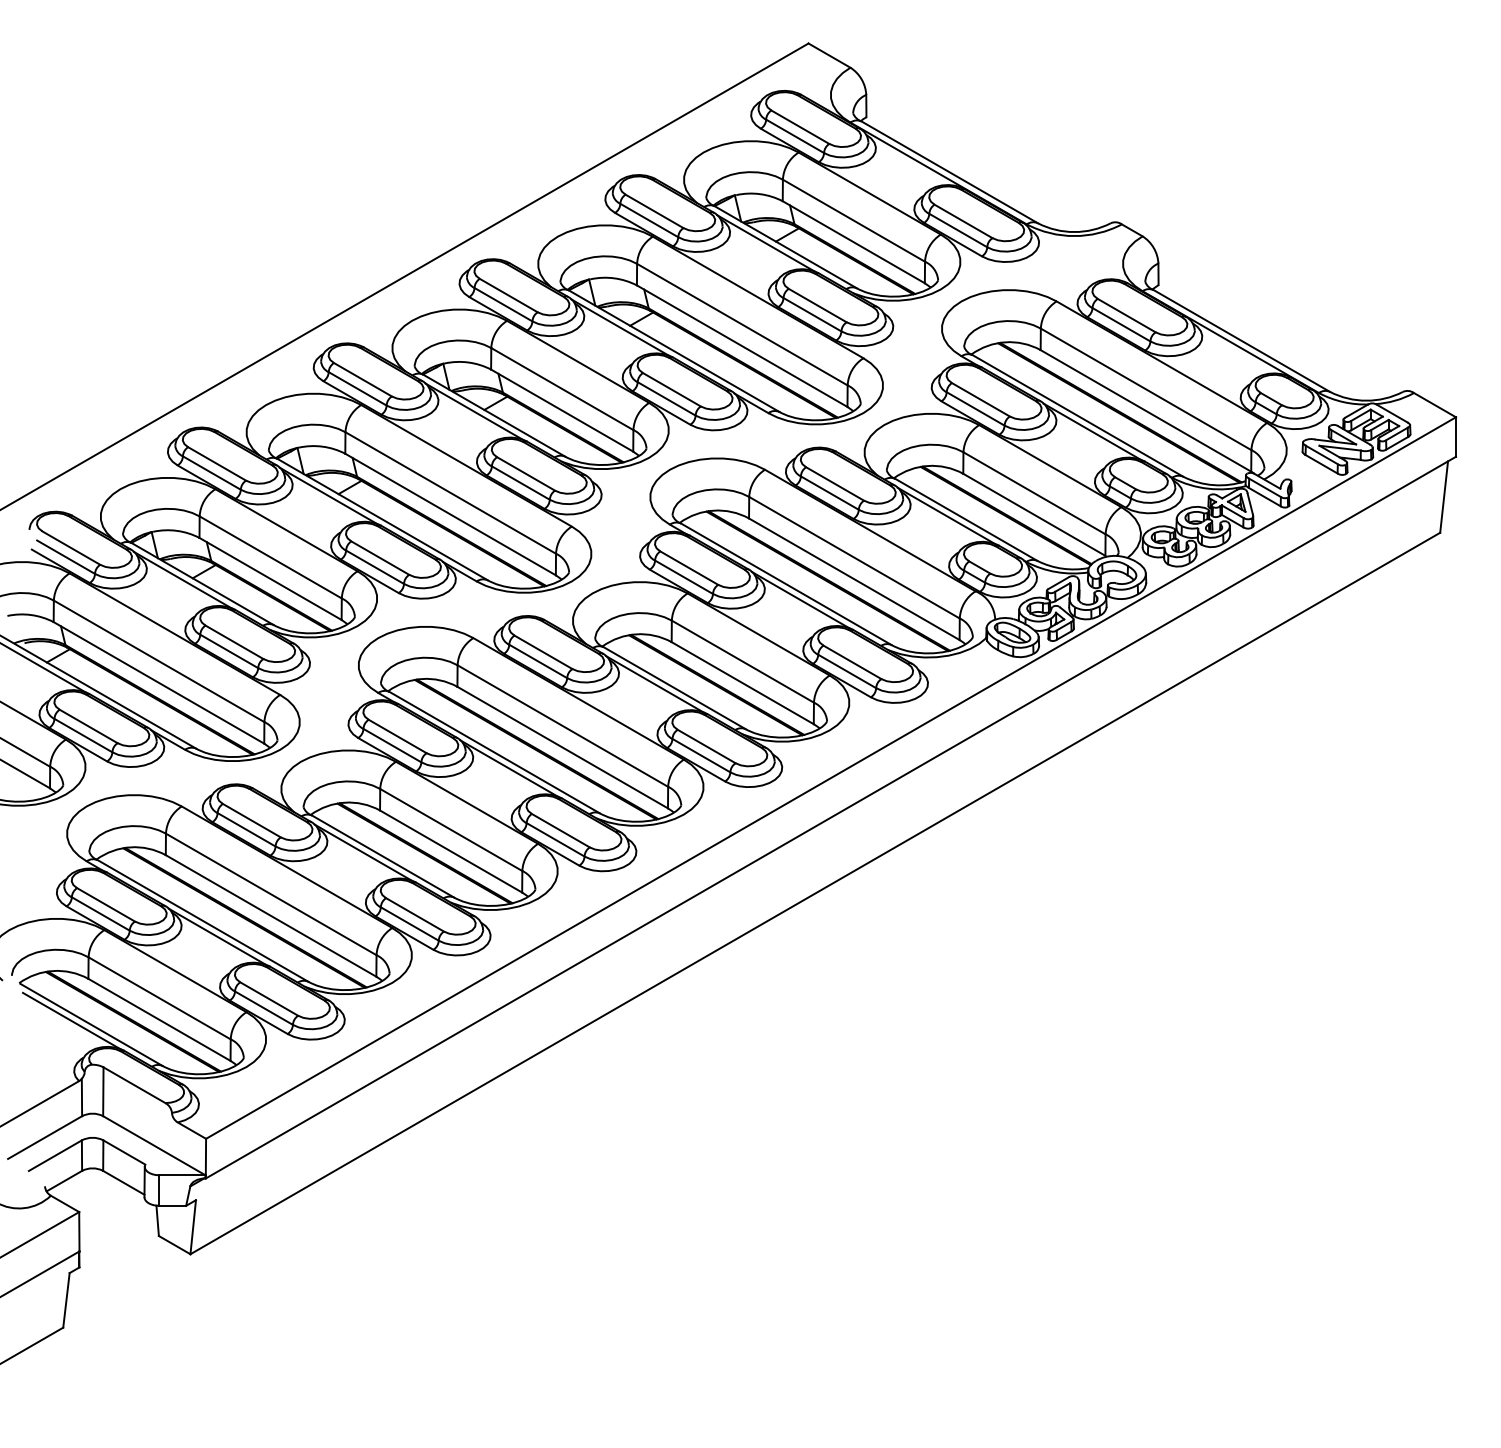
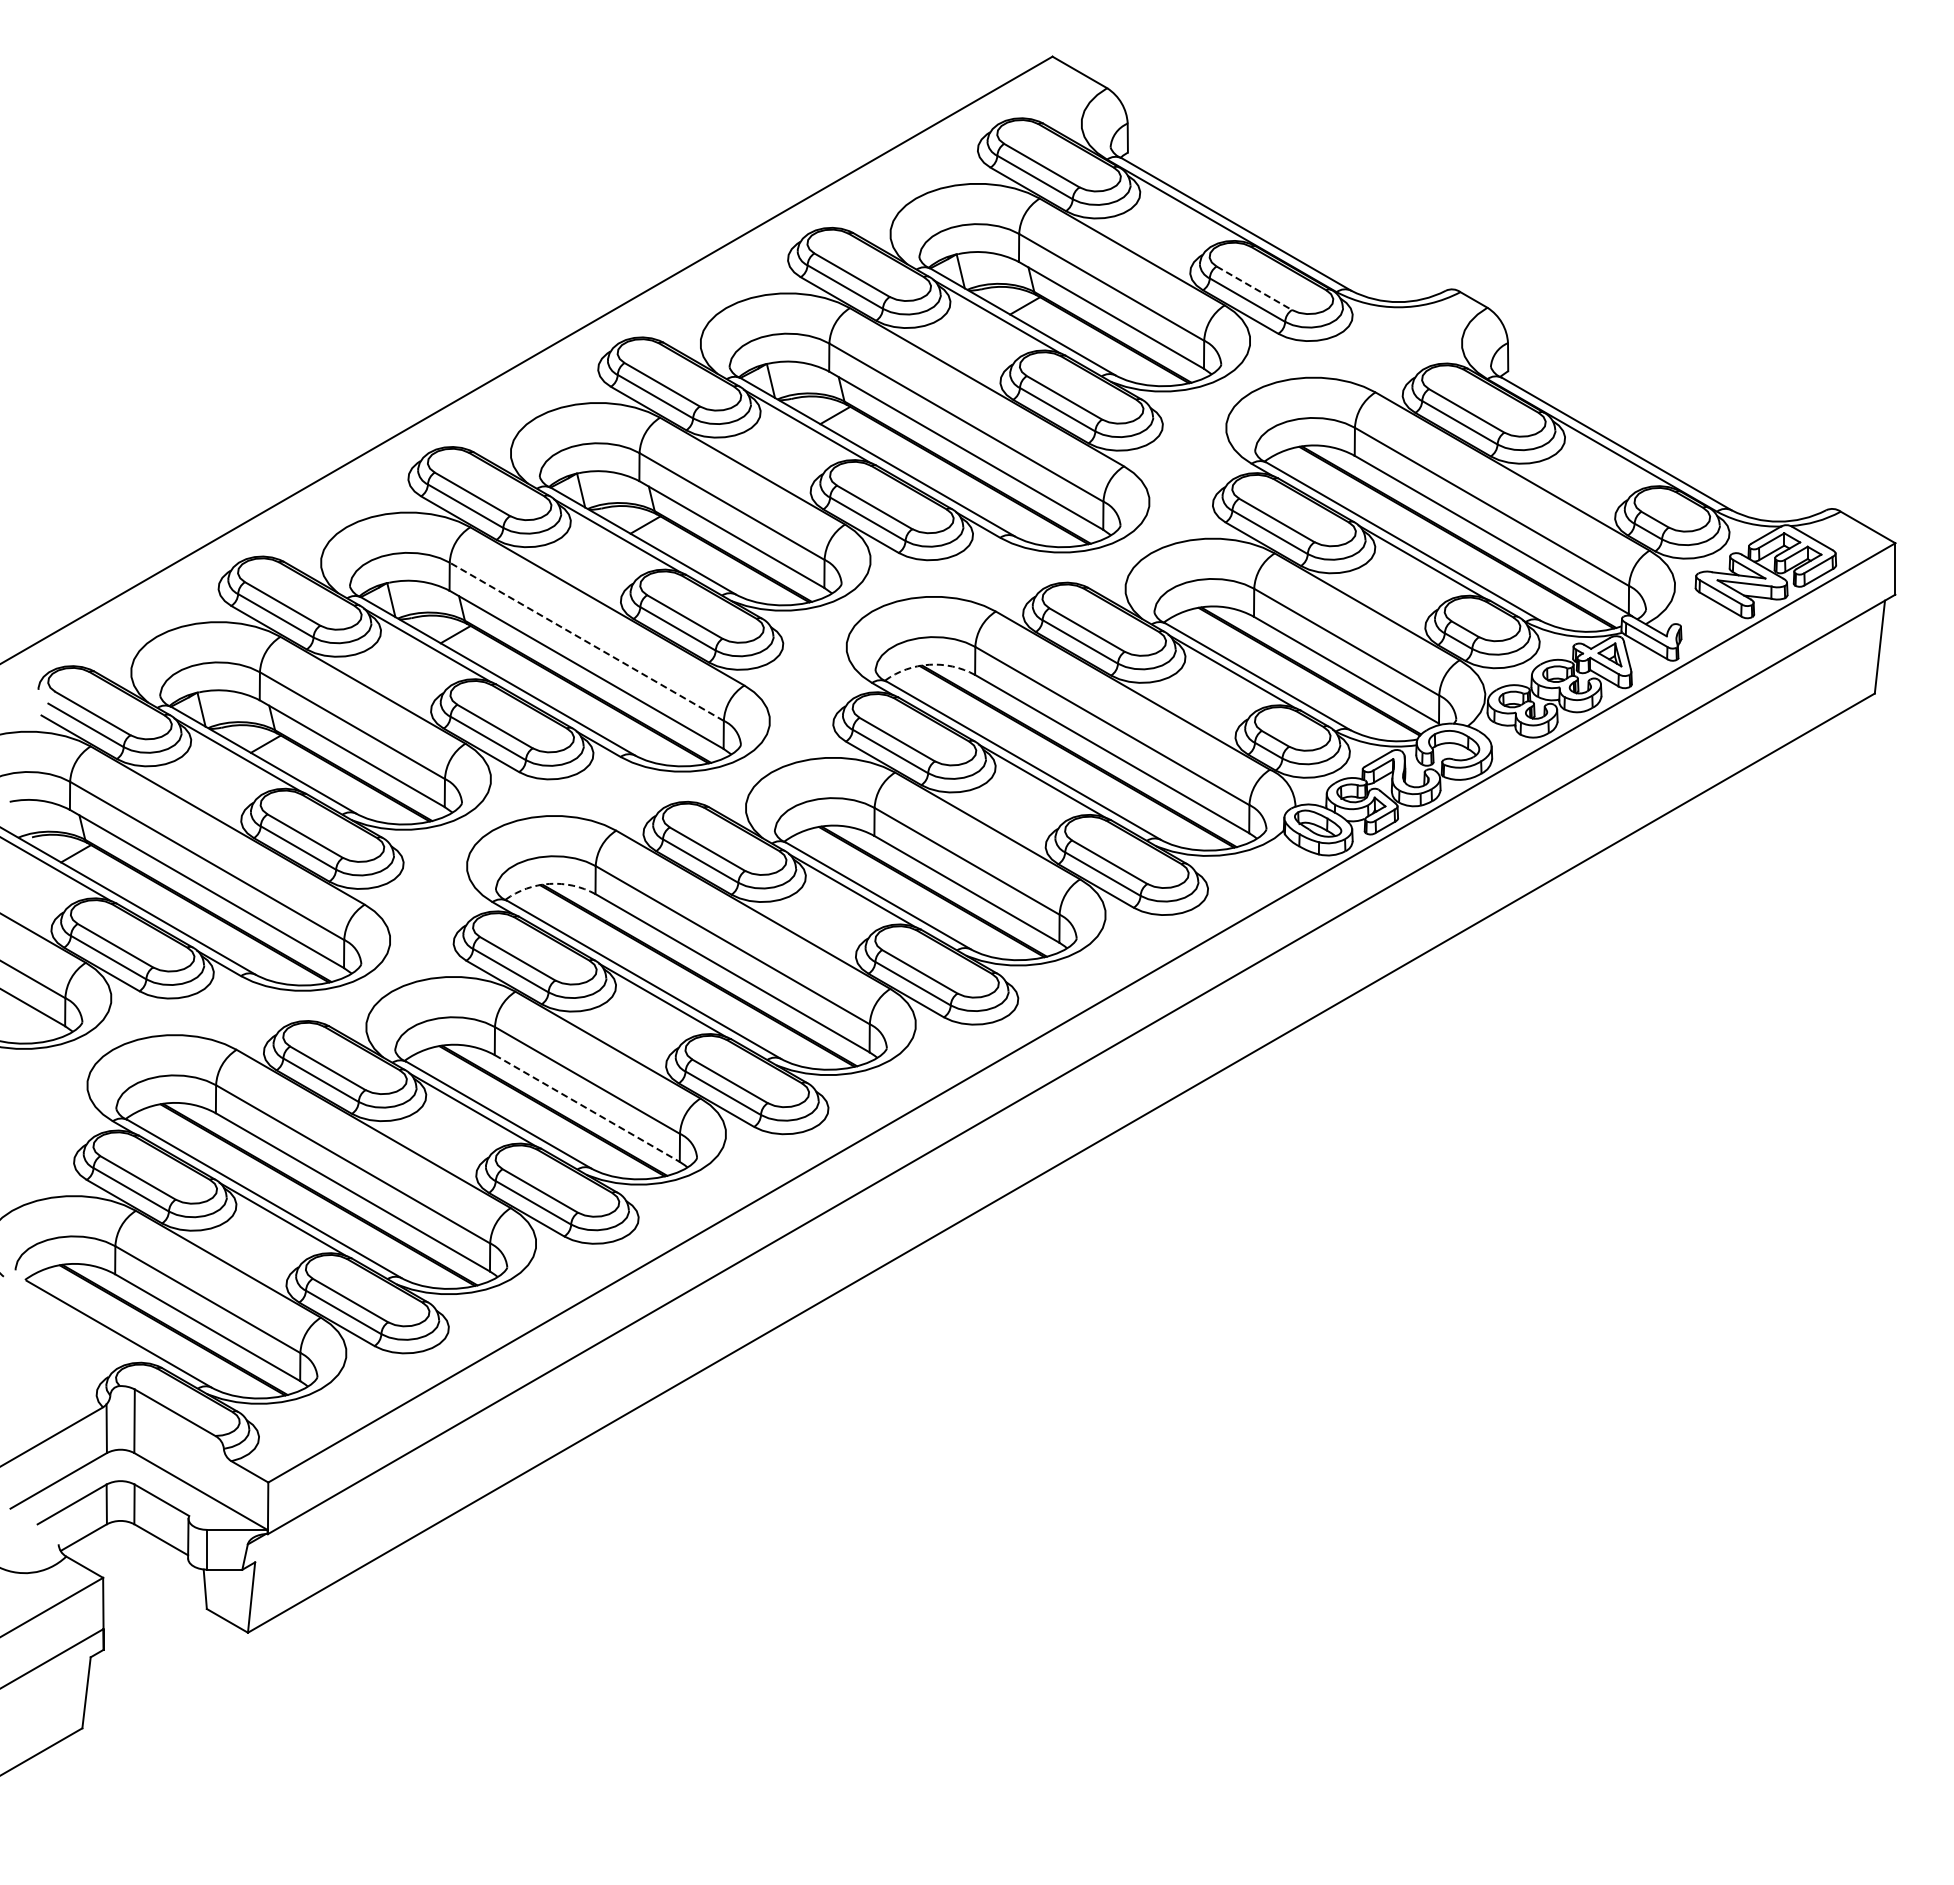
line: (963, 221) -> (1254, 288), solid -> dashed
line: (450, 492) -> (586, 641), solid -> dashed
arc: (714, 510) -> (929, 664), solid -> dashed
arc: (422, 678) -> (549, 883), solid -> dashed
line: (451, 851) -> (587, 1108), solid -> dashed
line: (71, 1020) -> (92, 1328), removed

